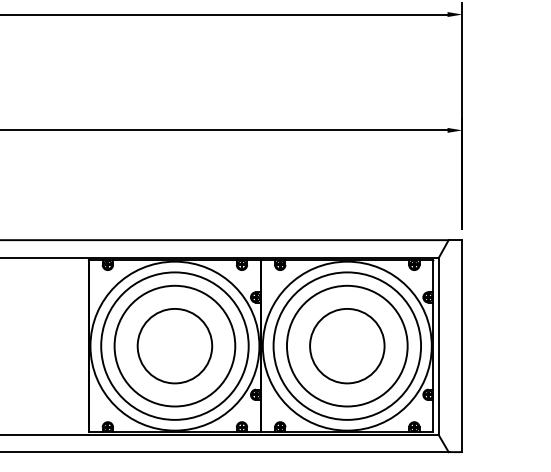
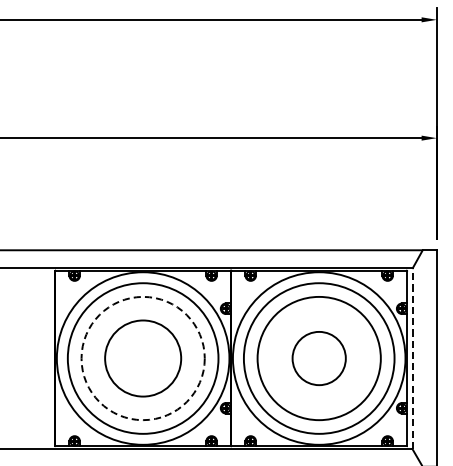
circle: (174, 345) -> (142, 357), solid -> dashed
circle: (347, 345) -> (319, 357), size x0.7
line: (438, 345) -> (412, 357), solid -> dashed

